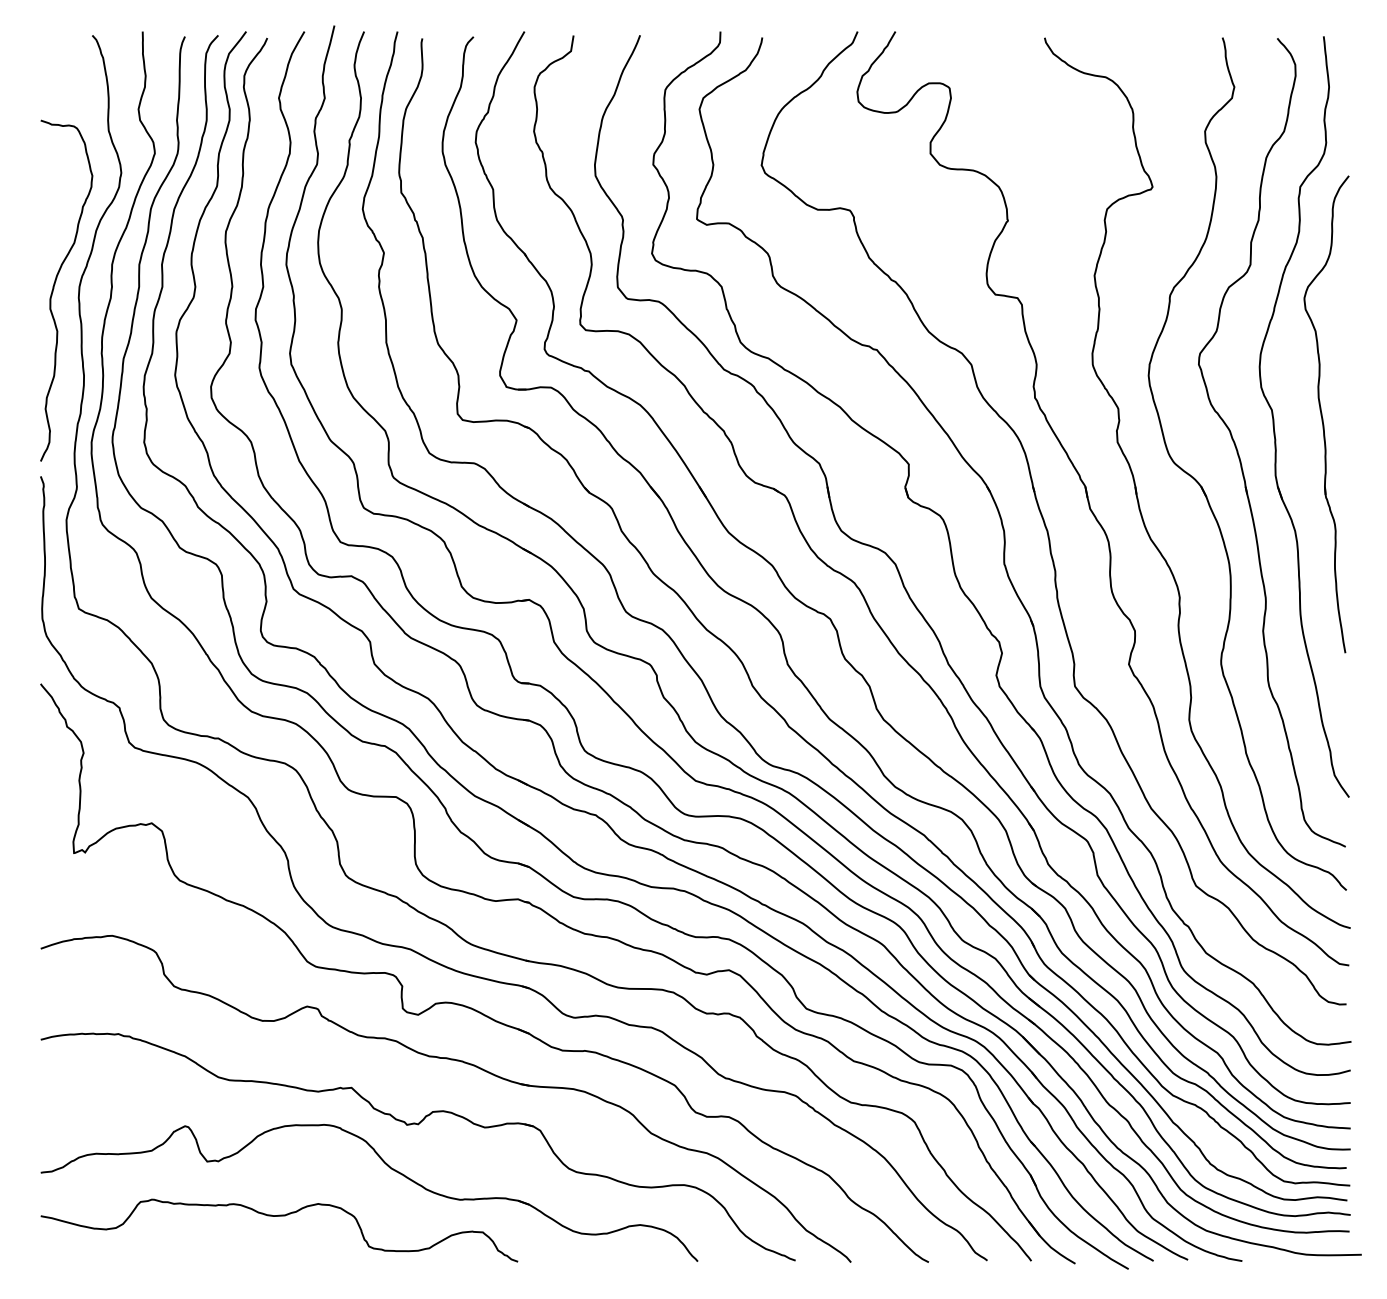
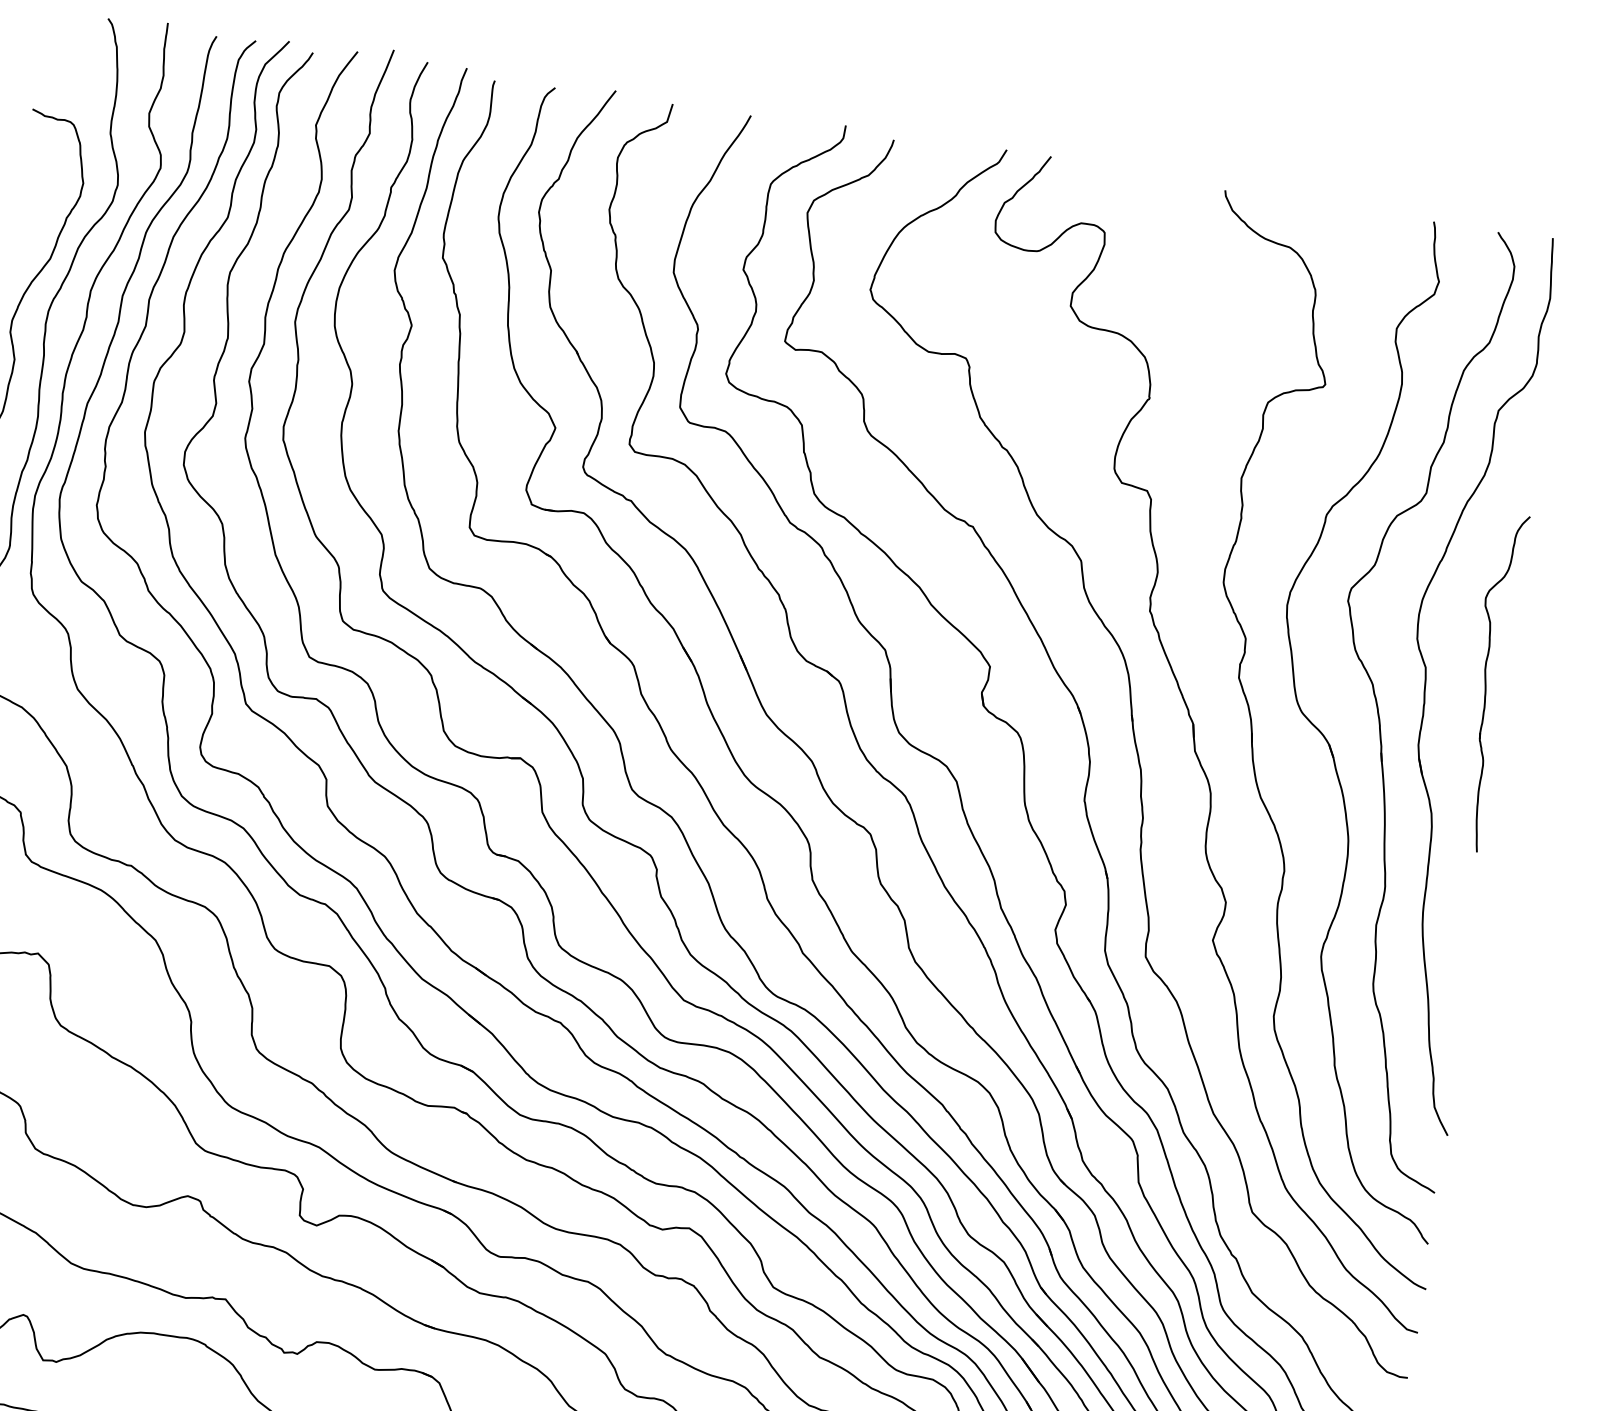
part: (1326, 414) -> (1489, 682), size x0.6

